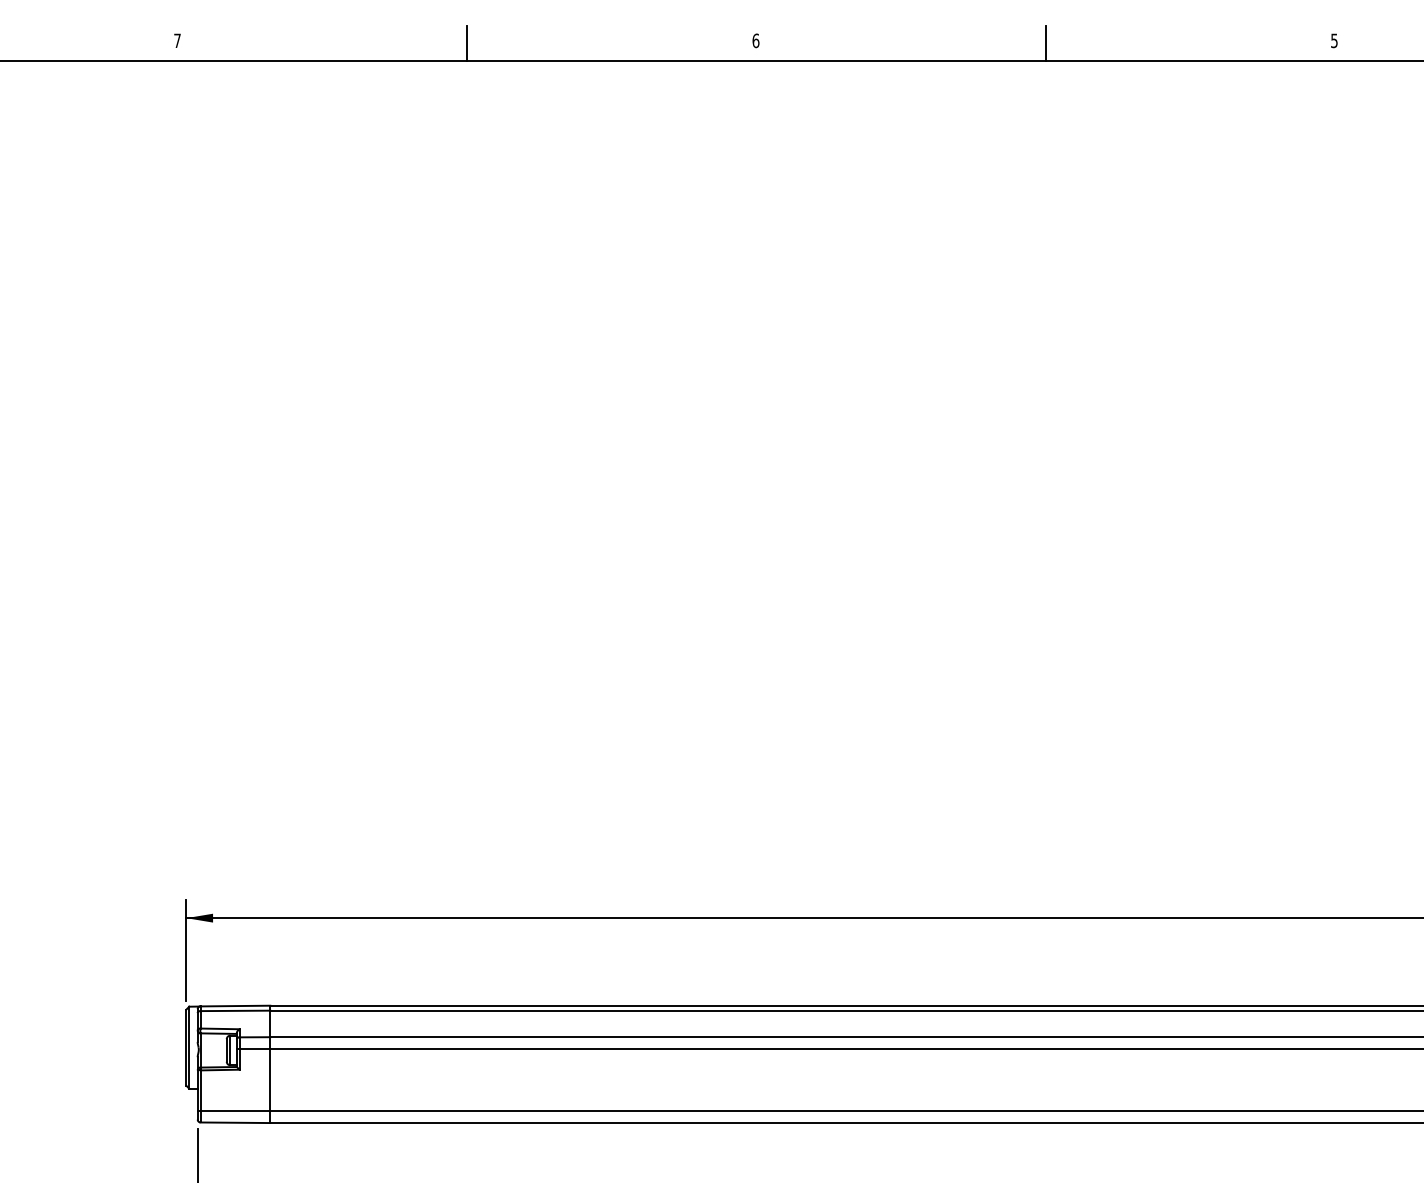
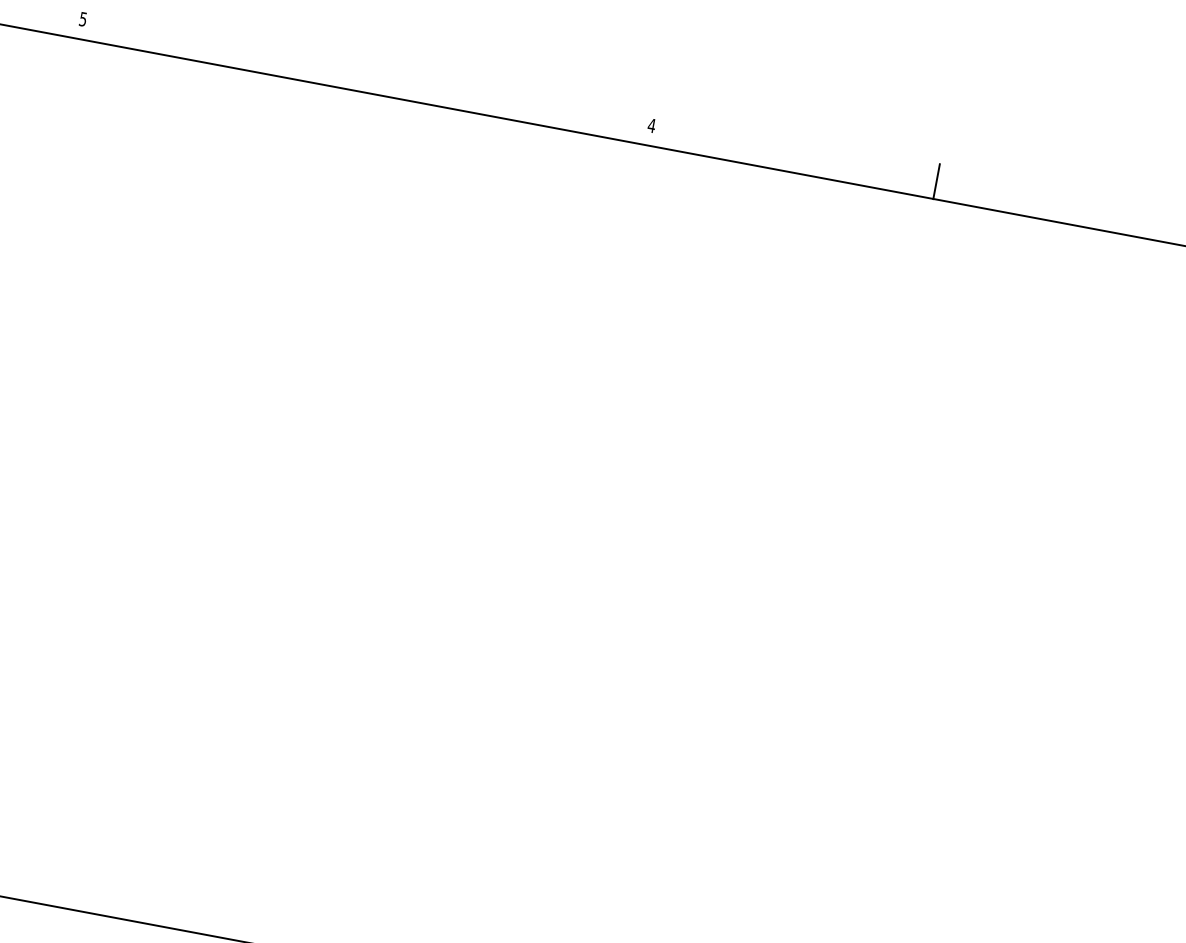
text: (177, 40) -> (83, 18), 7 -> 5
text: (755, 40) -> (651, 125), 6 -> 4
line: (467, 43) -> (367, 75), removed

